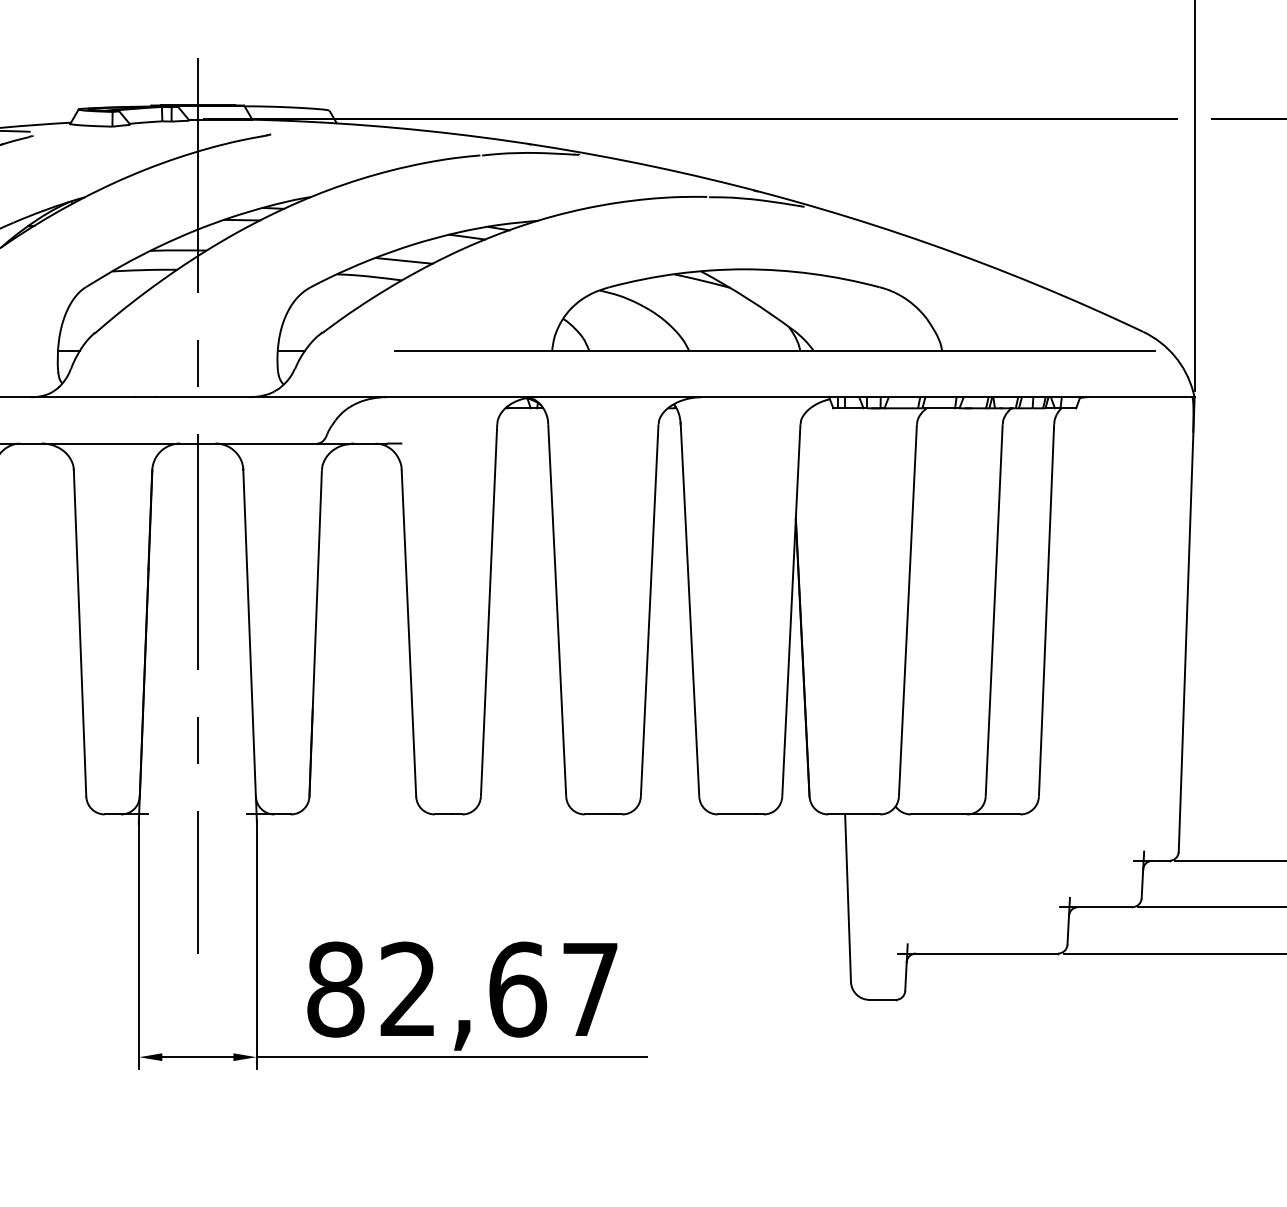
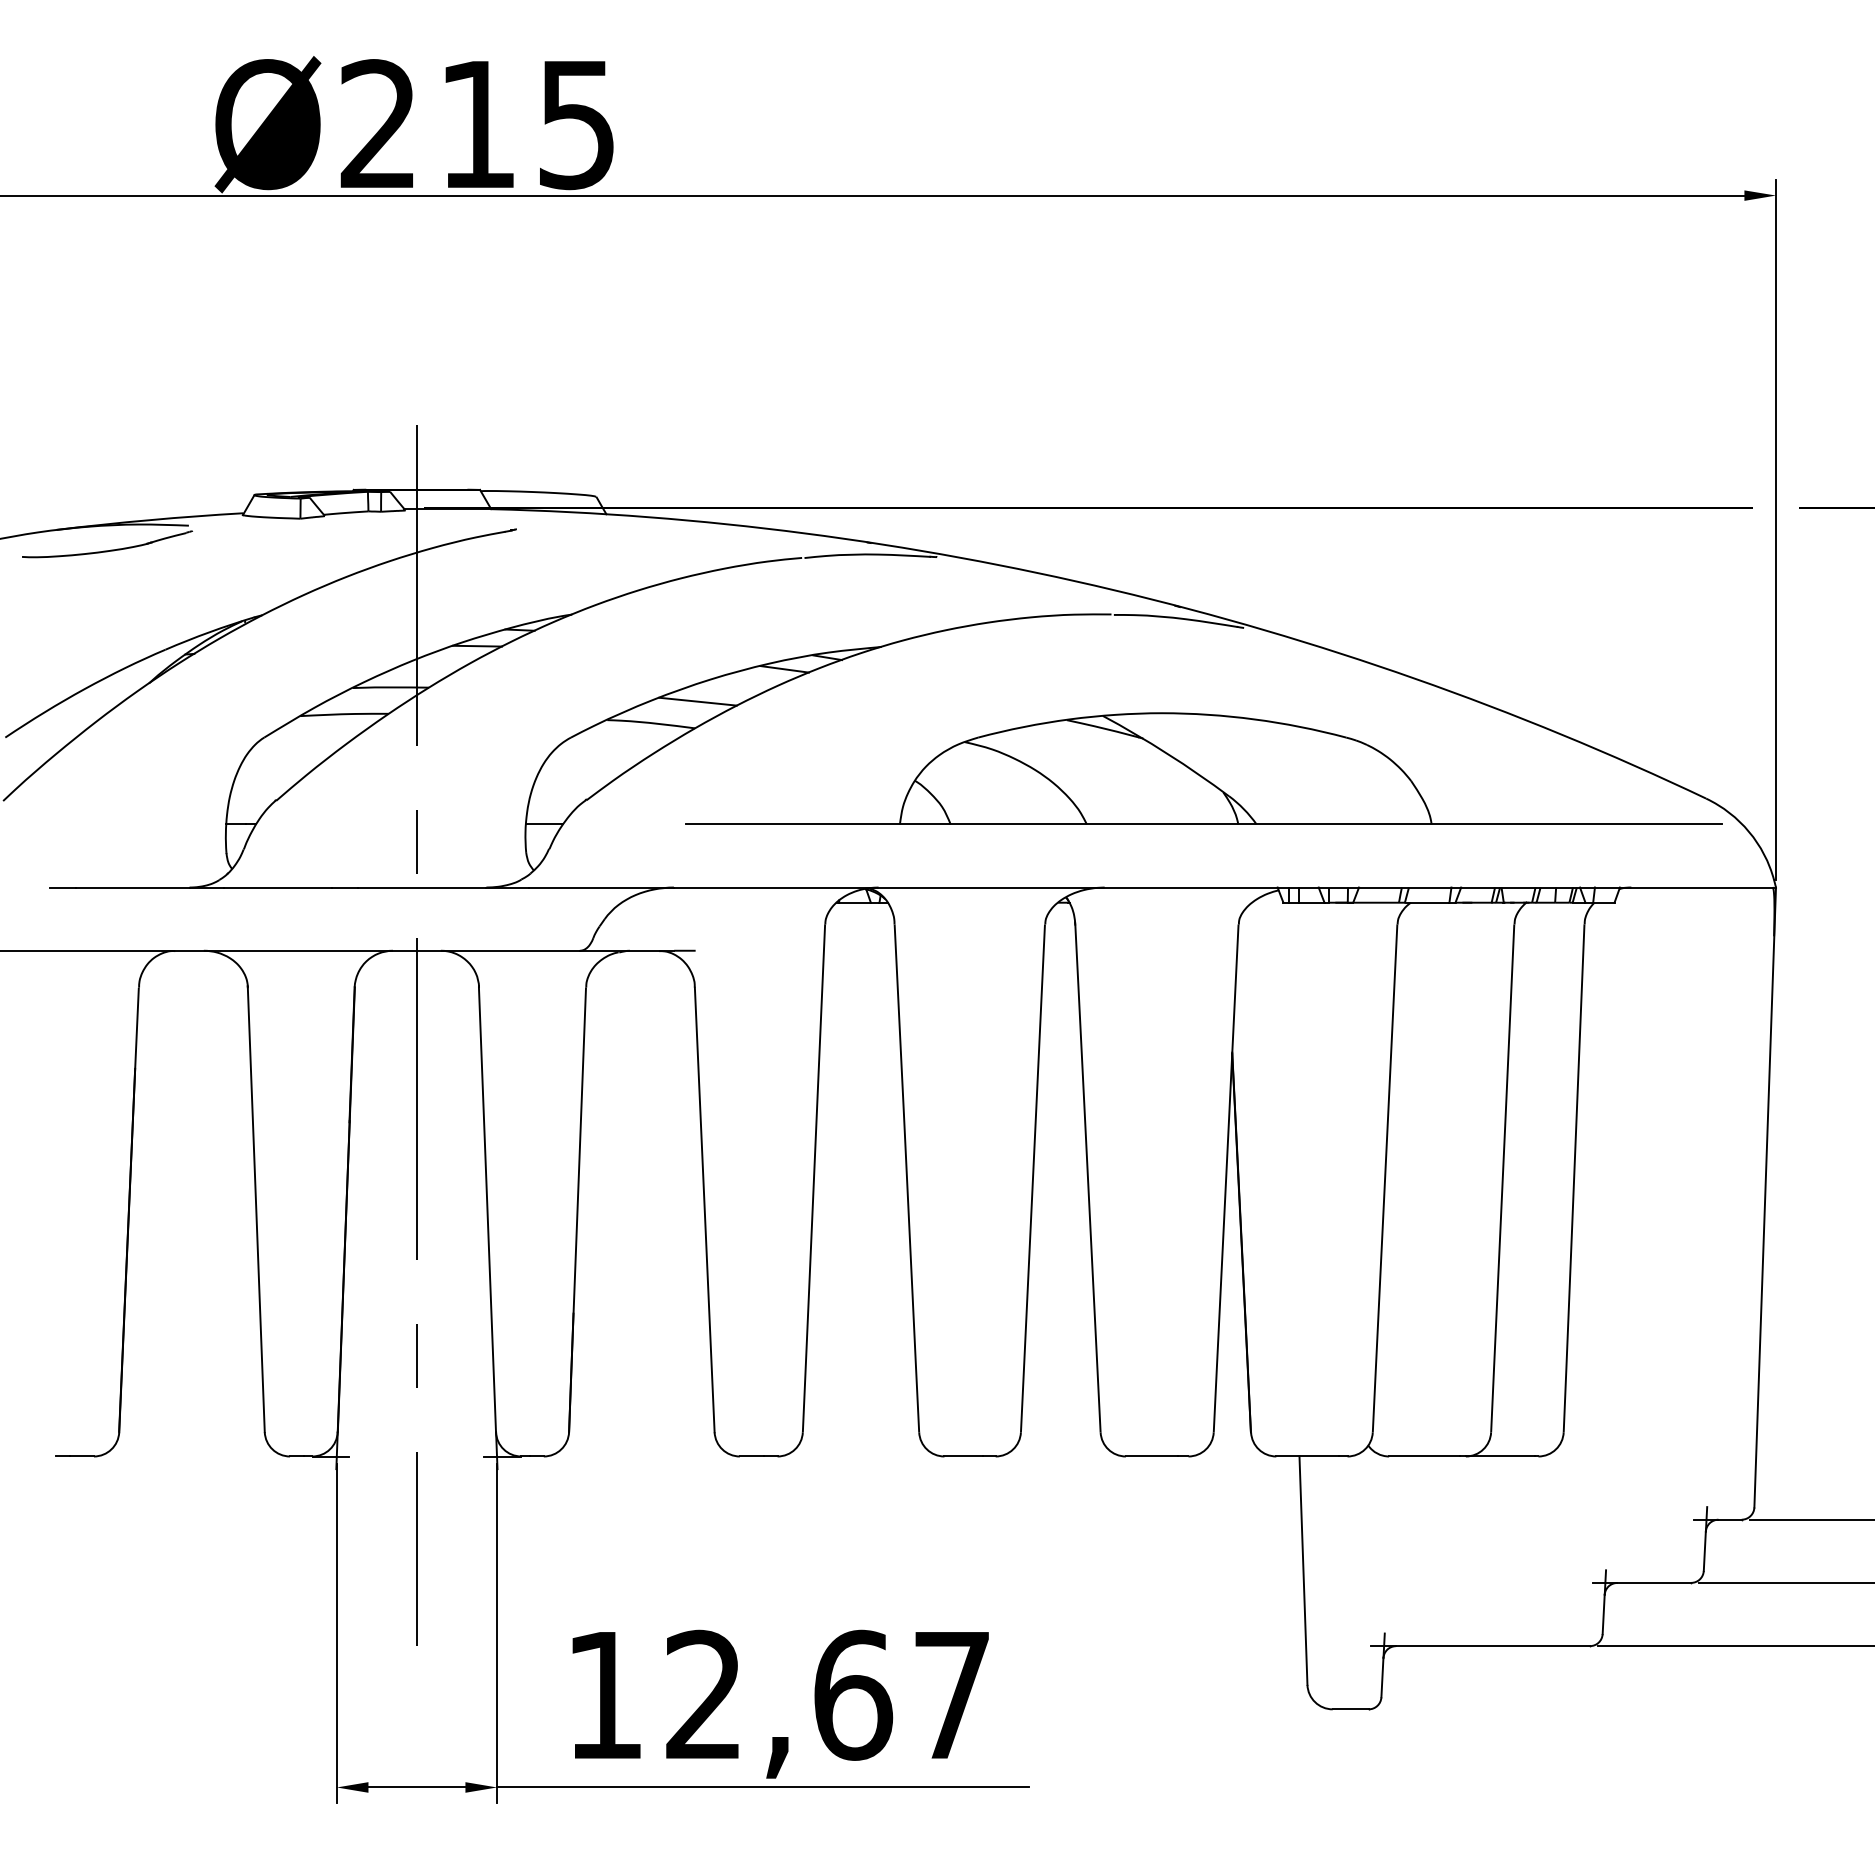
text: (336, 989) -> (605, 1694), 82,67 -> 12,67

